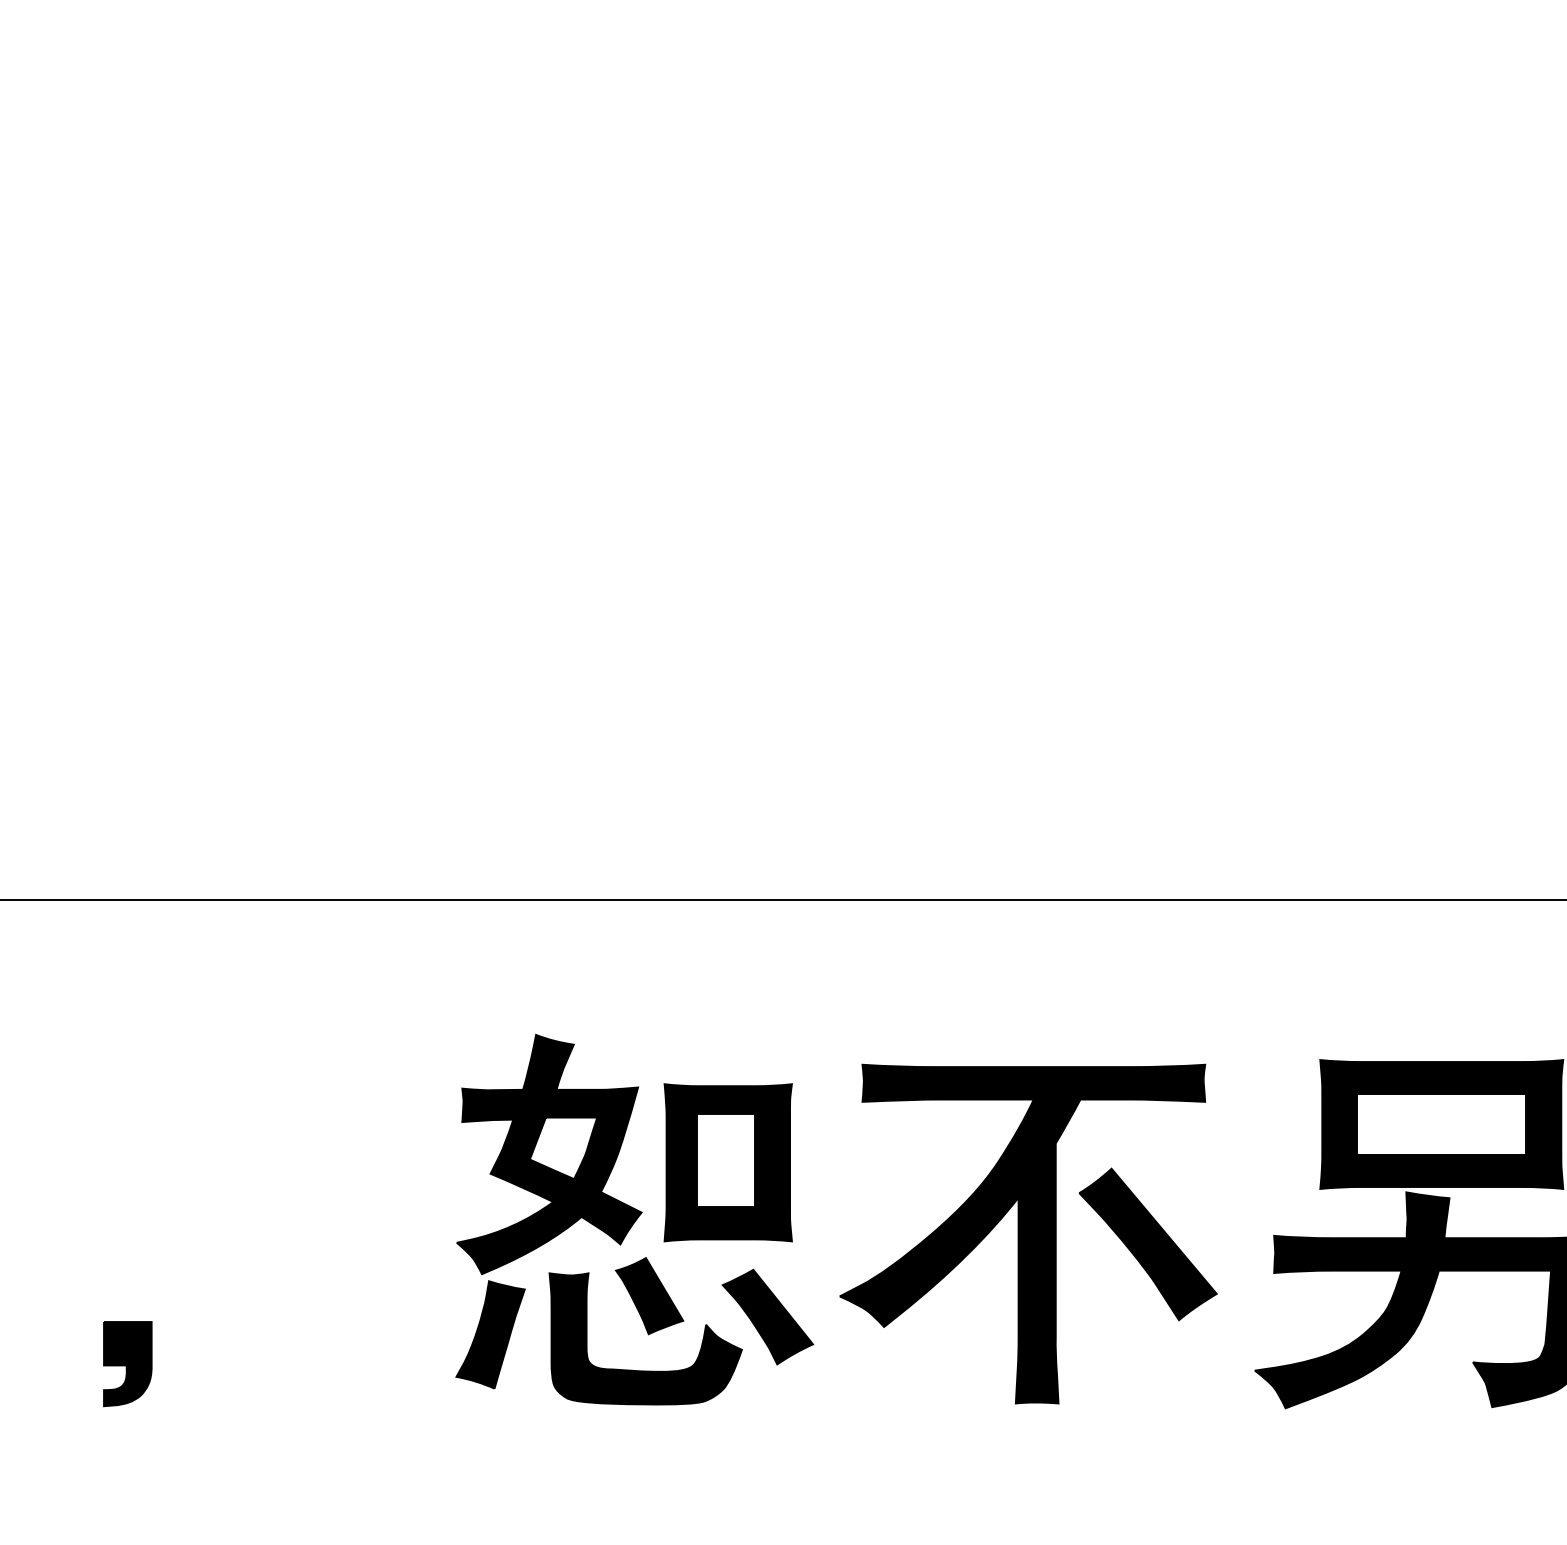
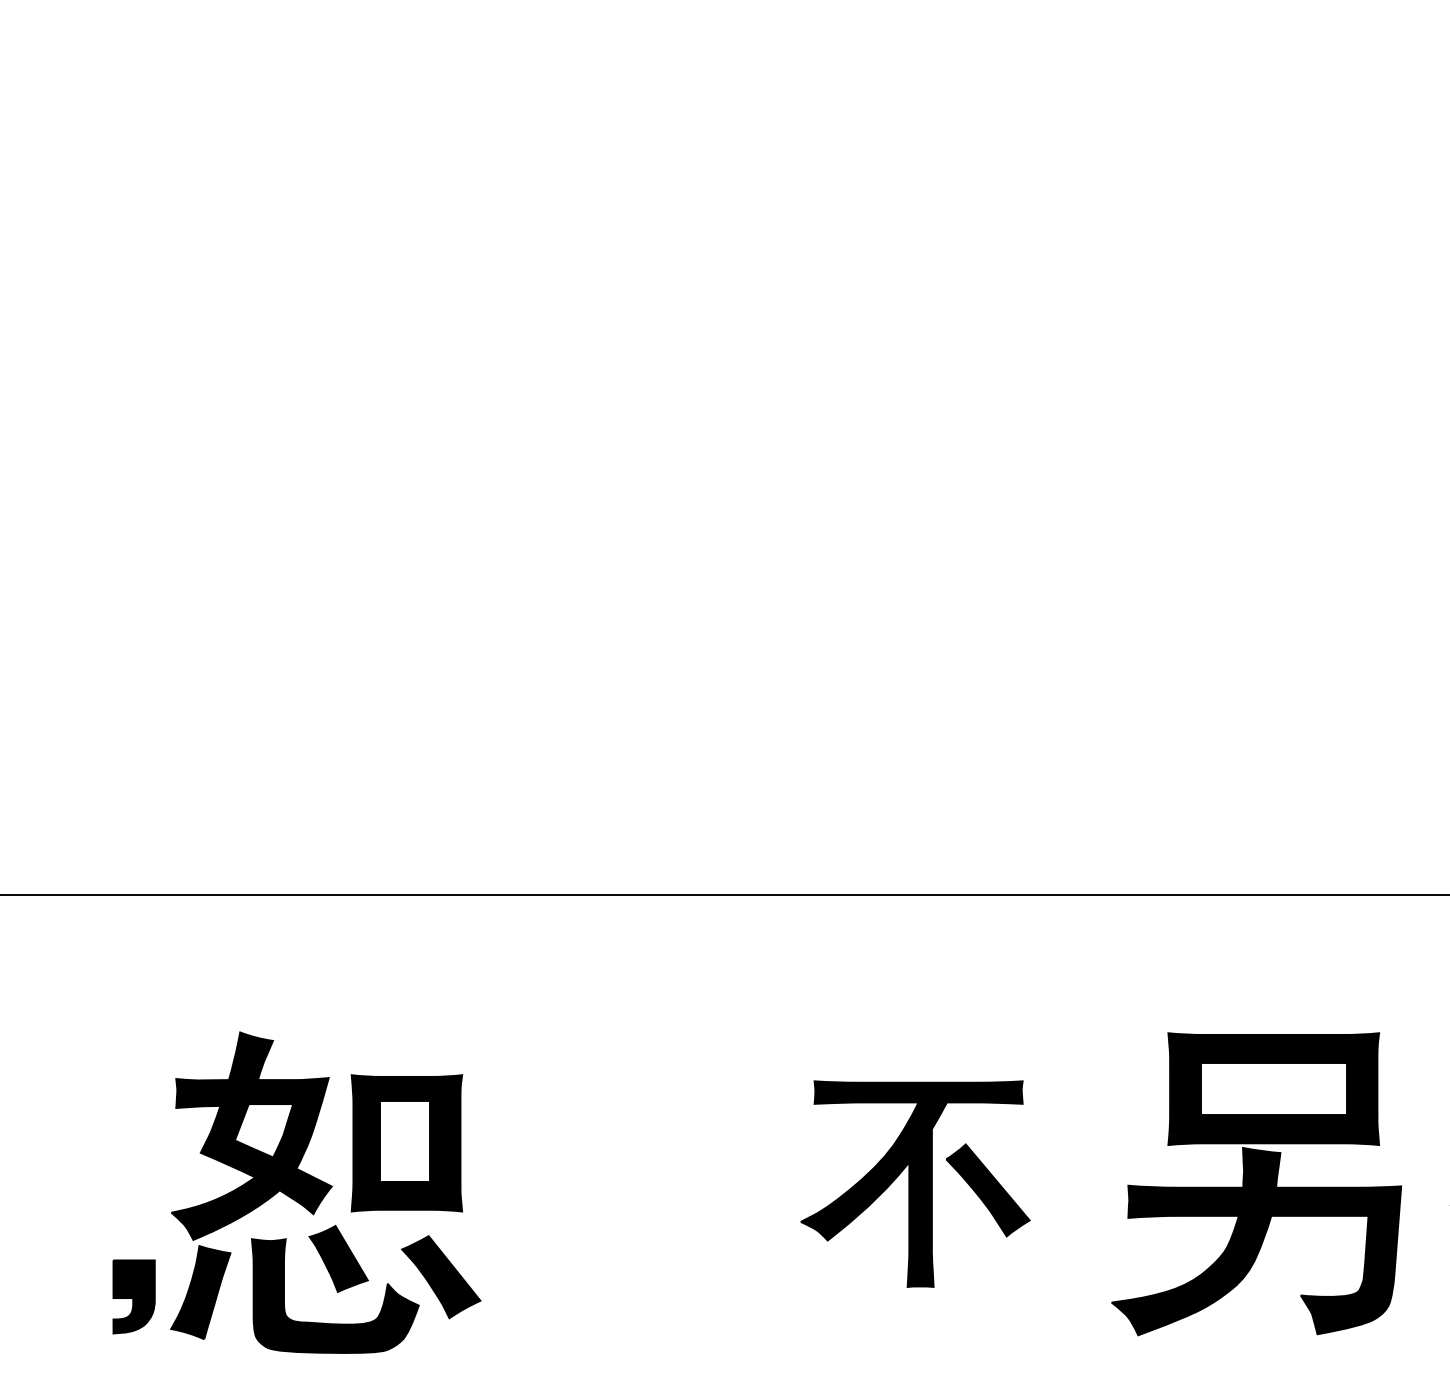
part: (634, 1219) -> (325, 1192), moved
part: (1028, 1233) -> (915, 1183), size x0.7

